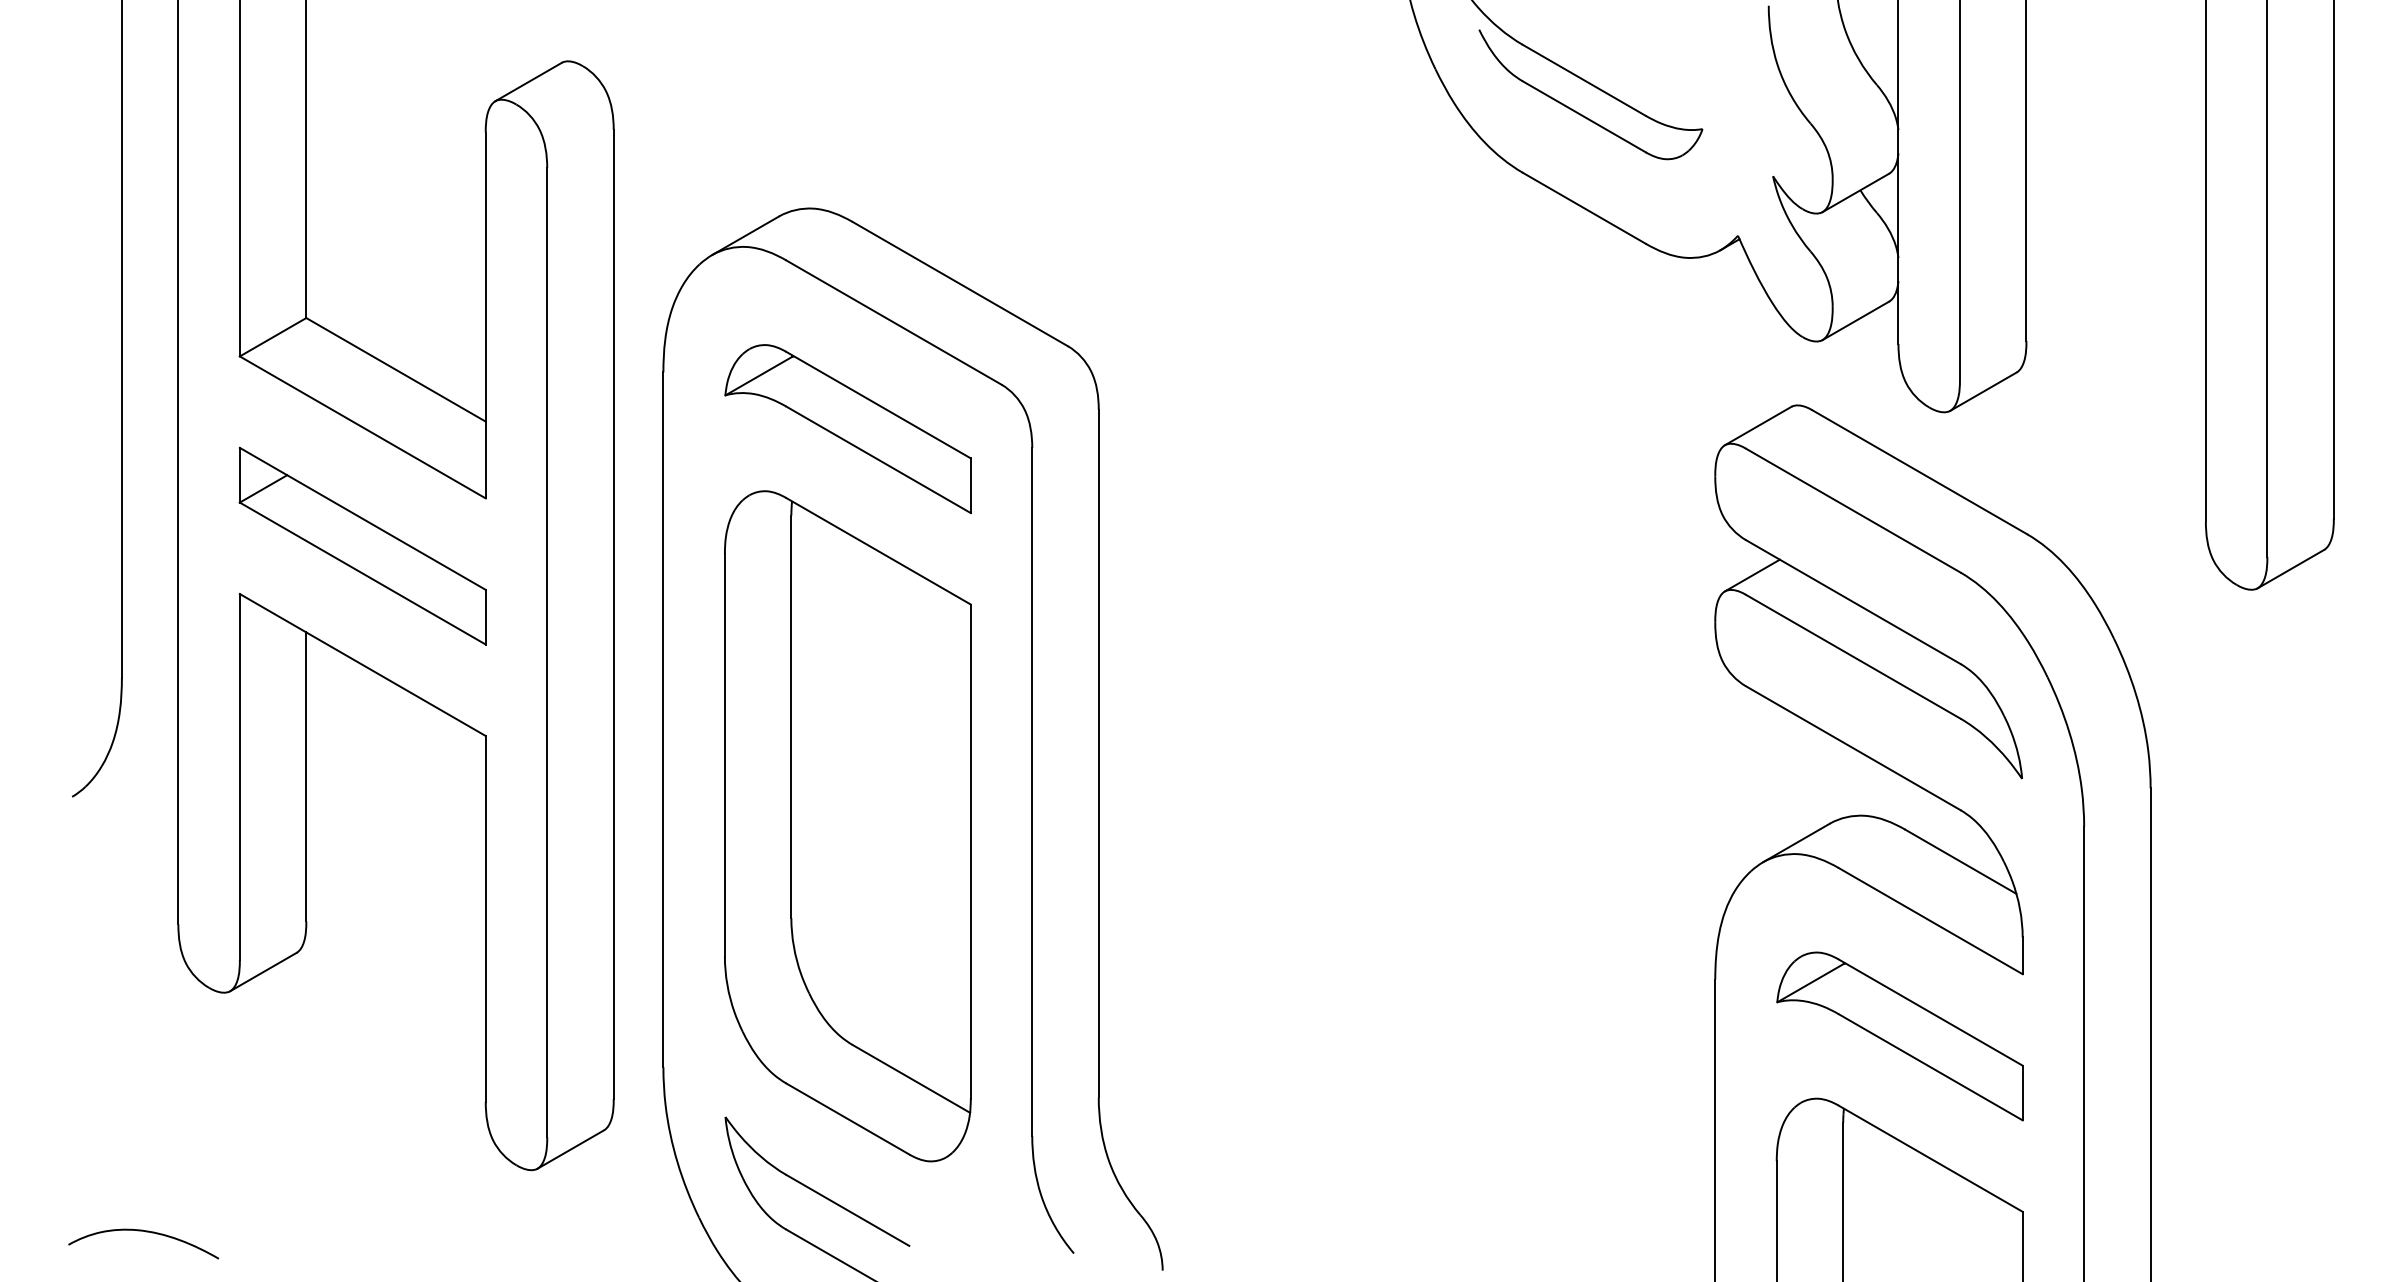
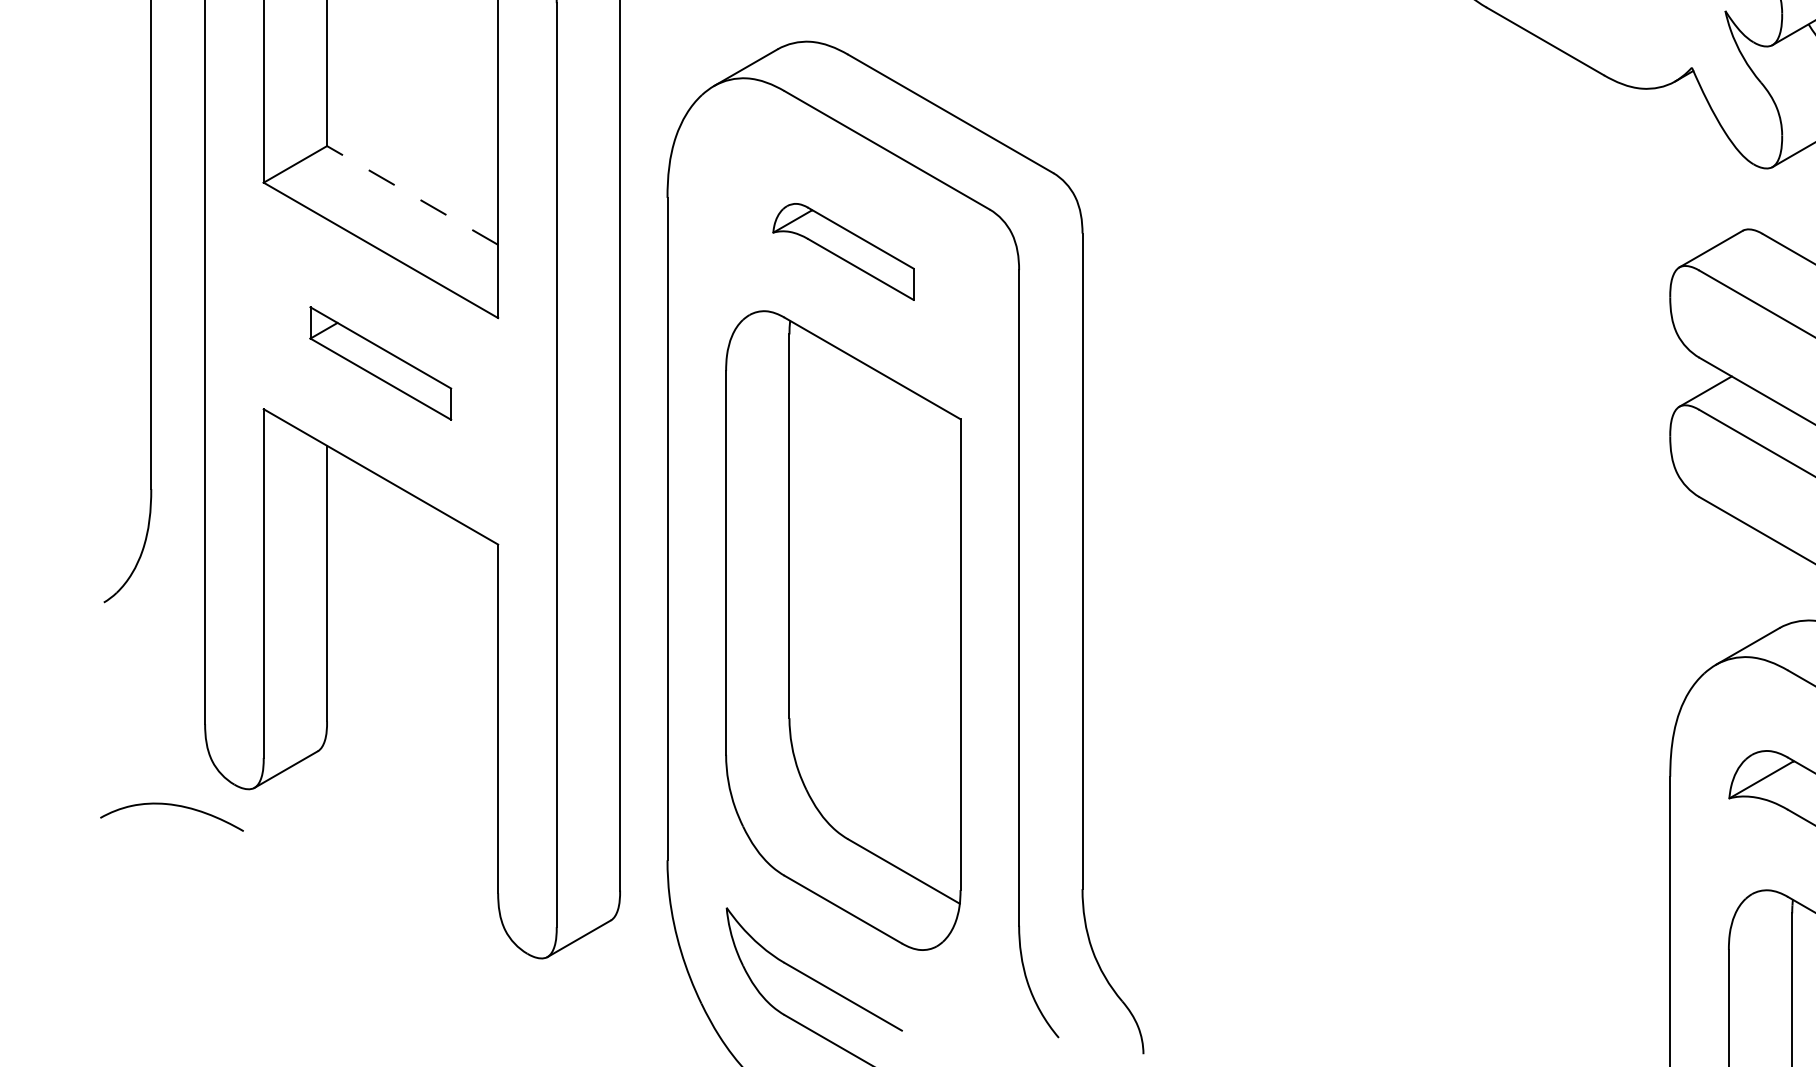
line: (396, 369) -> (413, 195), solid -> dashed
part: (847, 428) -> (842, 251), size x0.6
part: (362, 545) -> (380, 362), size x0.6
curve: (145, 1232) -> (173, 806), moved

